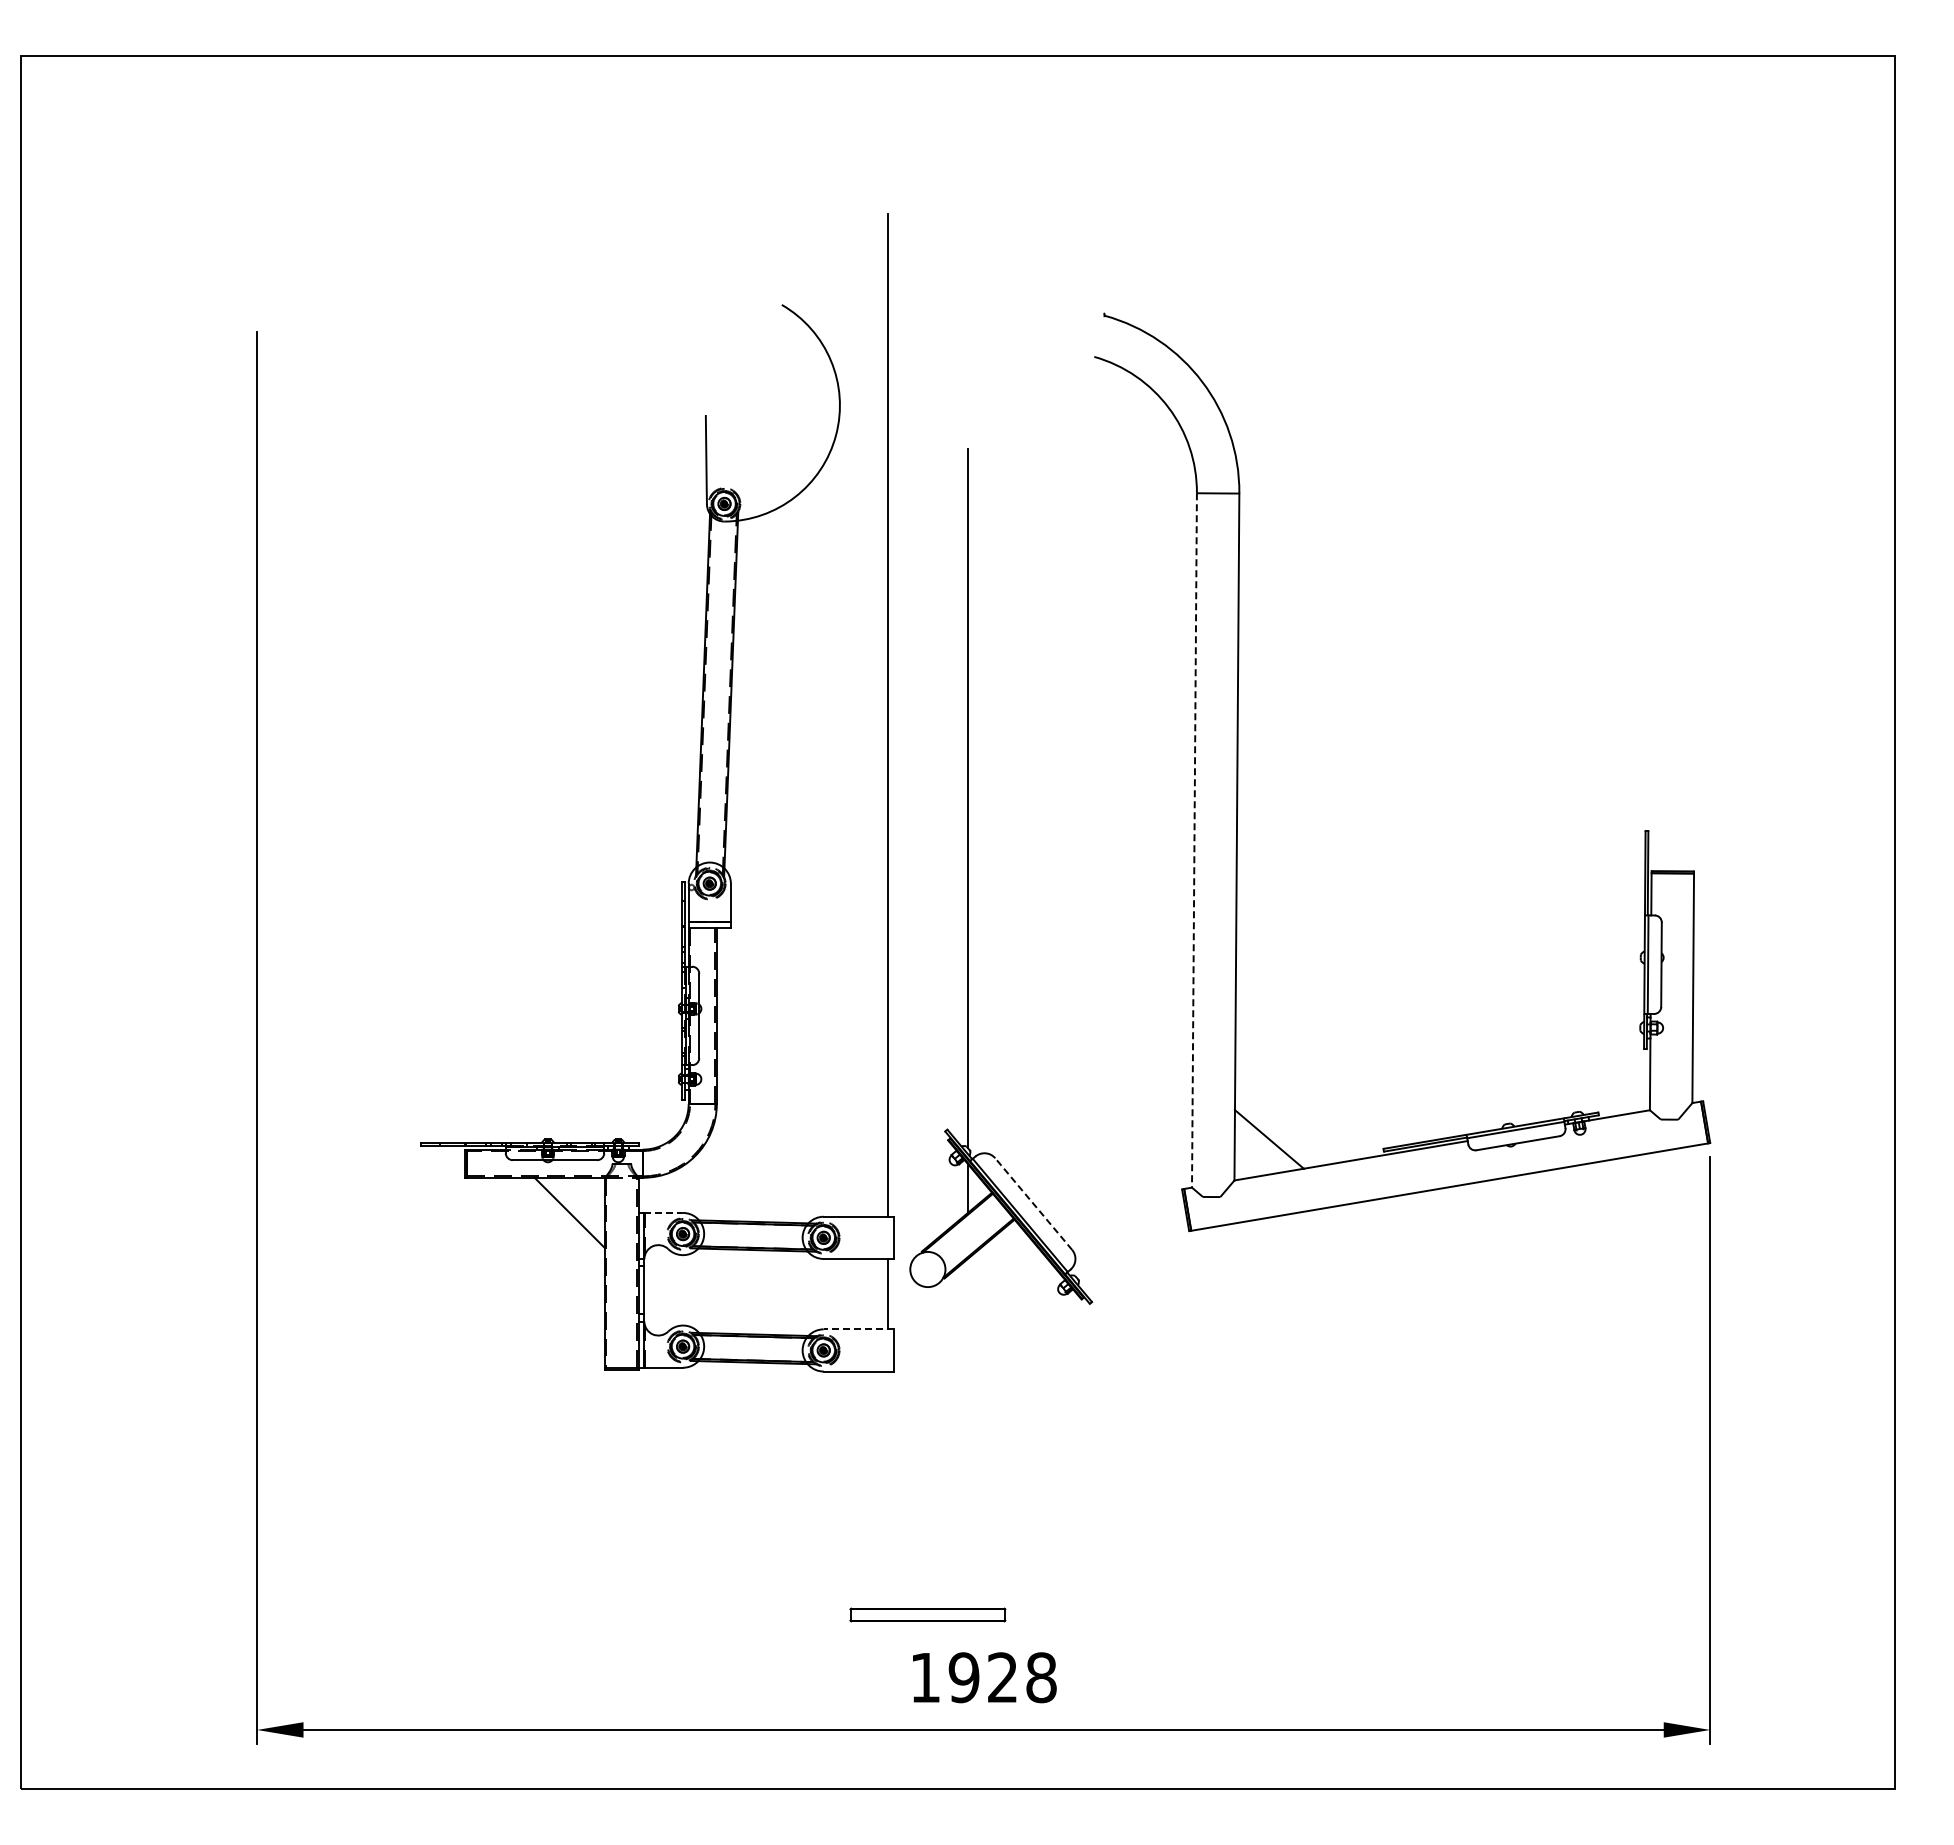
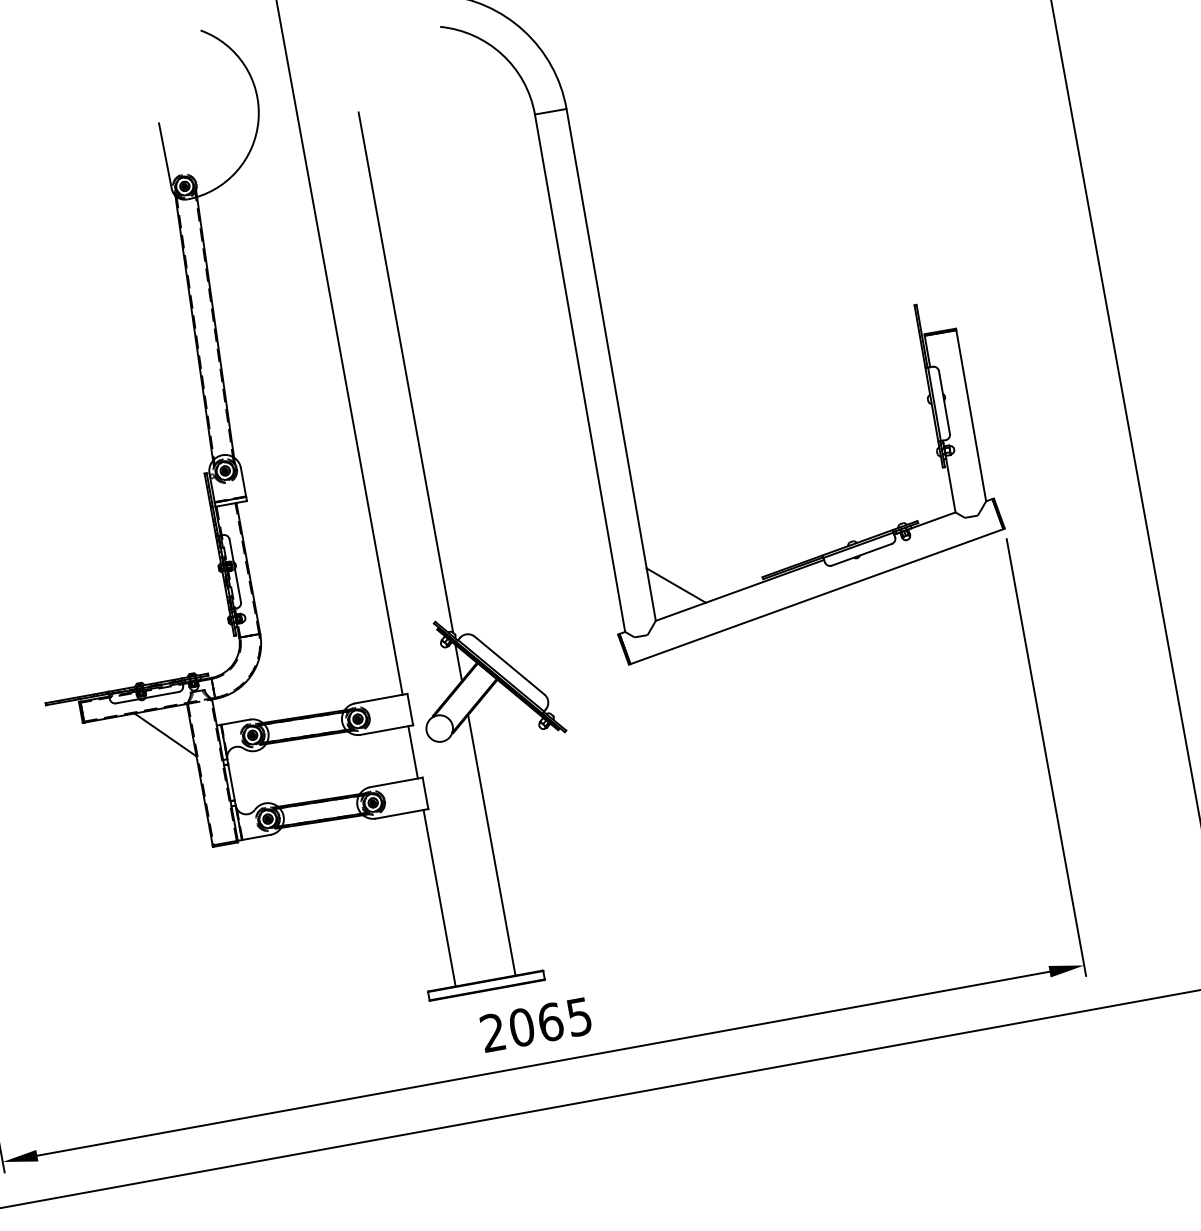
line: (1194, 840) -> (580, 373), dashed -> solid
line: (1033, 1204) -> (509, 665), dashed -> solid
line: (664, 1212) -> (235, 721), dashed -> solid
line: (858, 1329) -> (396, 782), dashed -> solid
line: (968, 1433) -> (492, 845), added
line: (887, 1489) -> (439, 897), added
text: (983, 1677) -> (536, 1024), 1928 -> 2065

